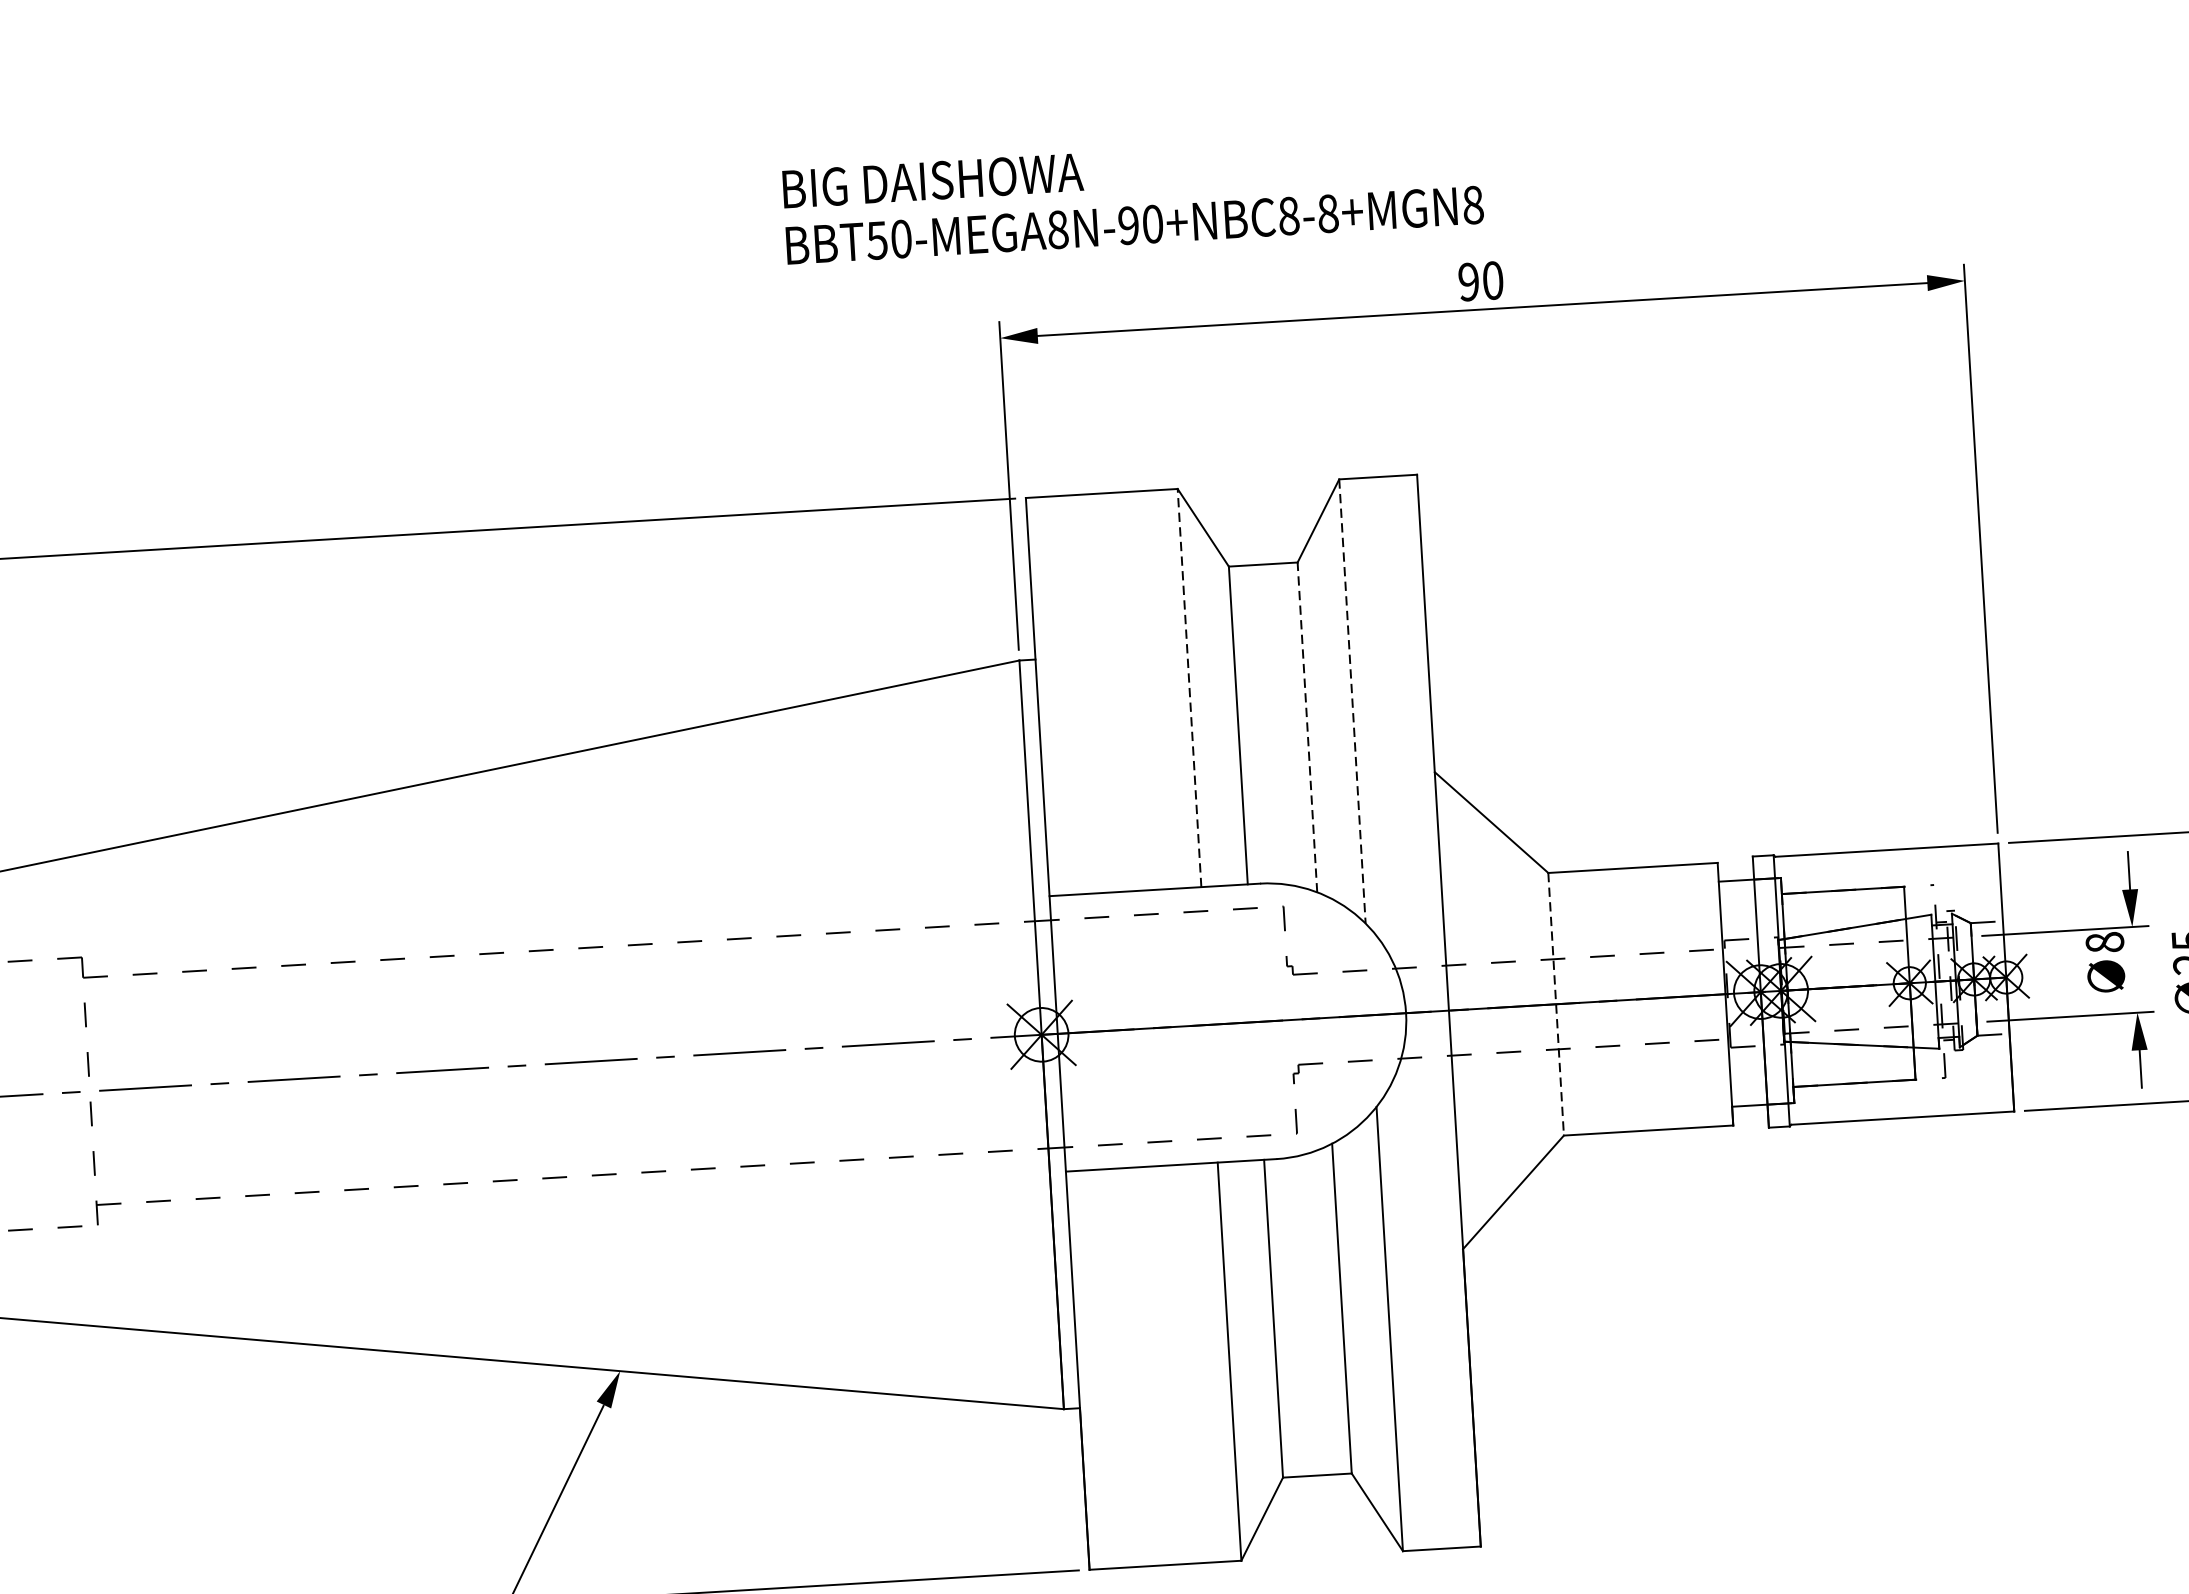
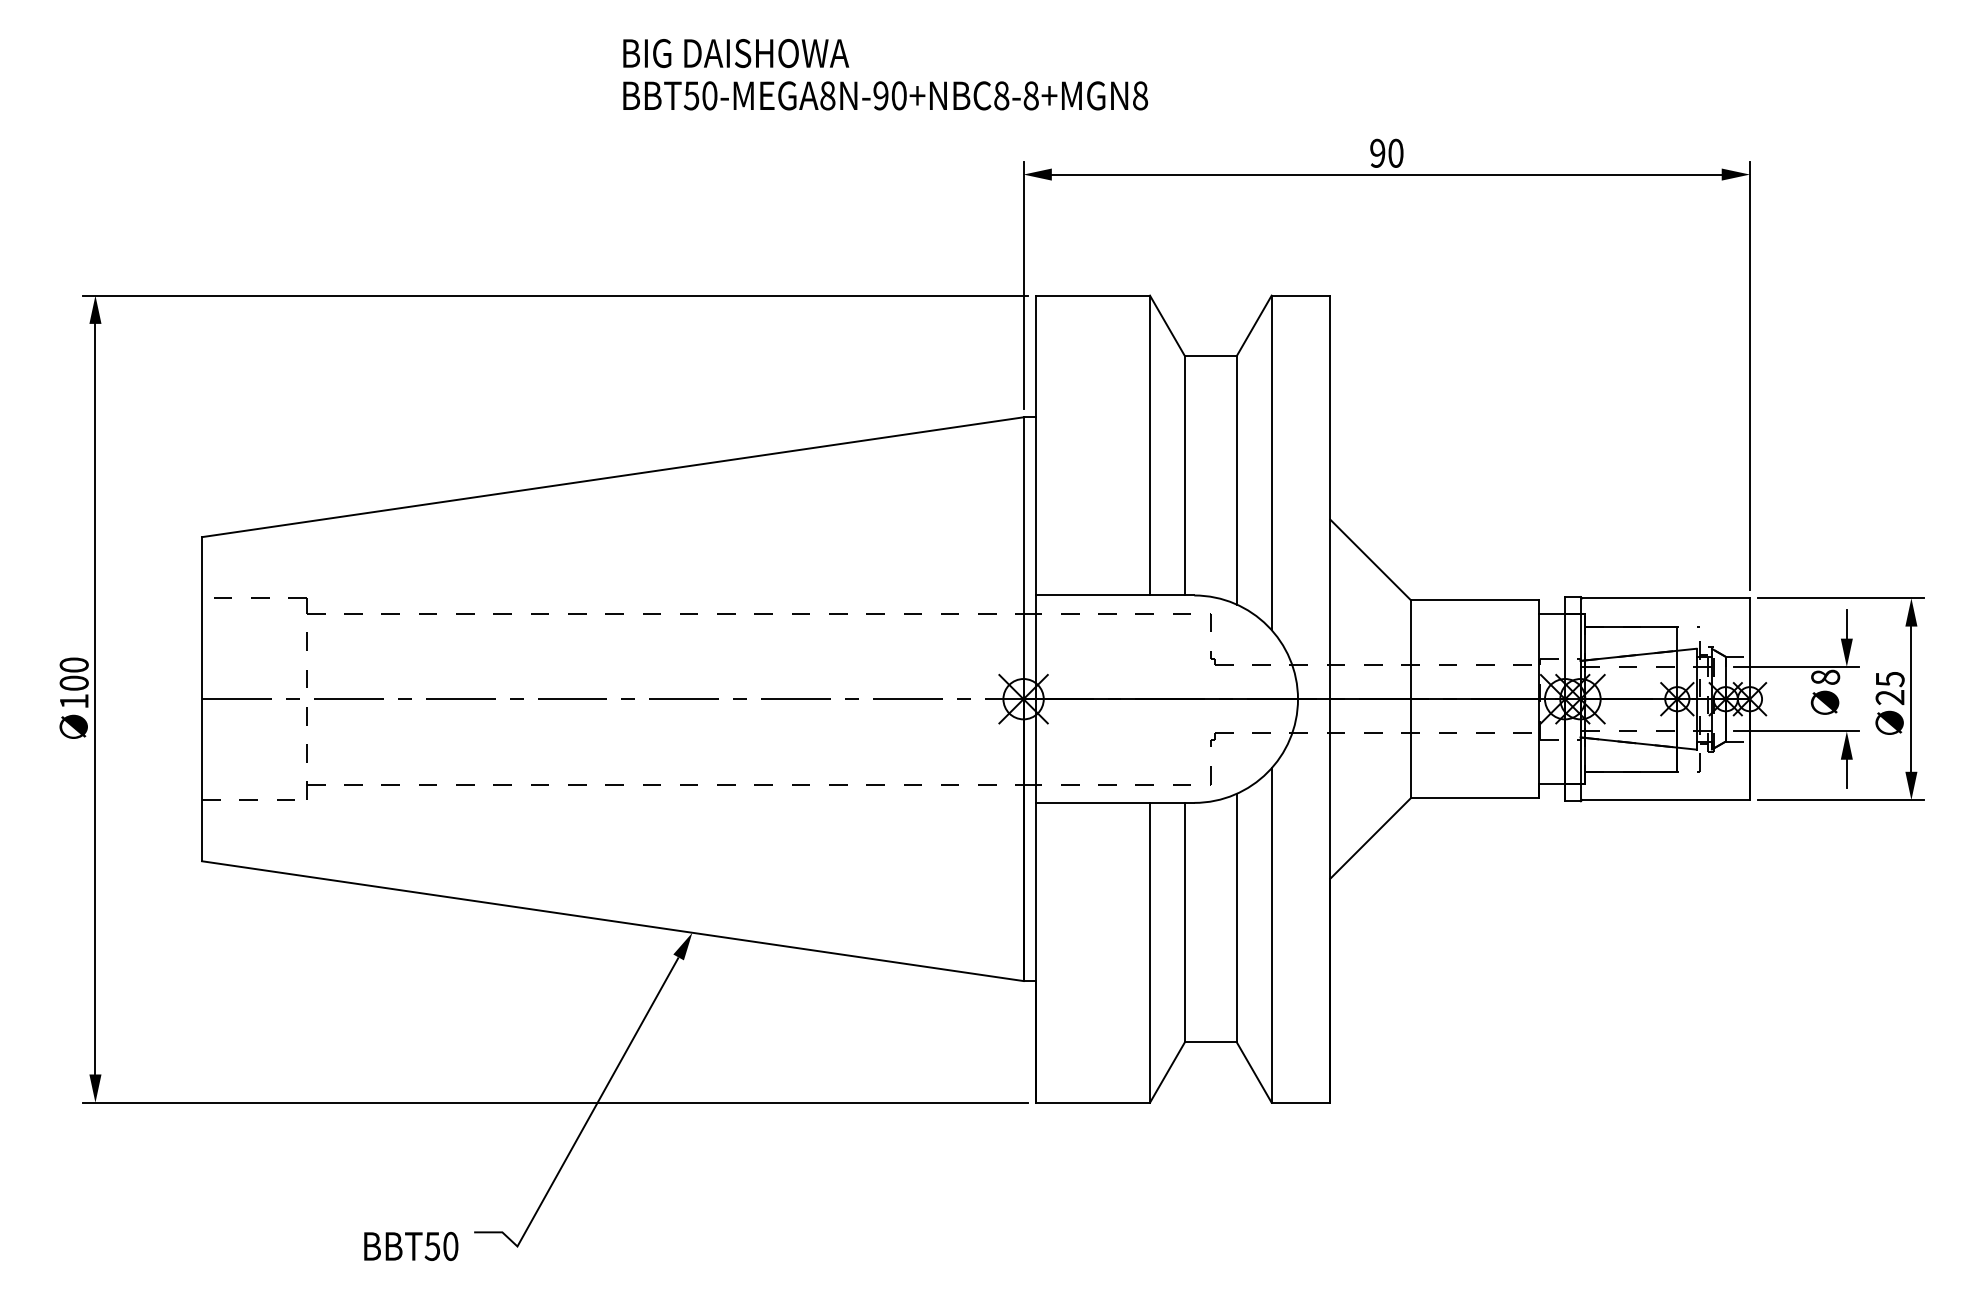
text: (1133, 196) -> (885, 74), moved
line: (1190, 687) -> (1150, 445), dashed -> solid
line: (1352, 702) -> (1271, 463), dashed -> solid
line: (1307, 726) -> (1236, 479), dashed -> solid
line: (1556, 1004) -> (1411, 699), dashed -> solid

